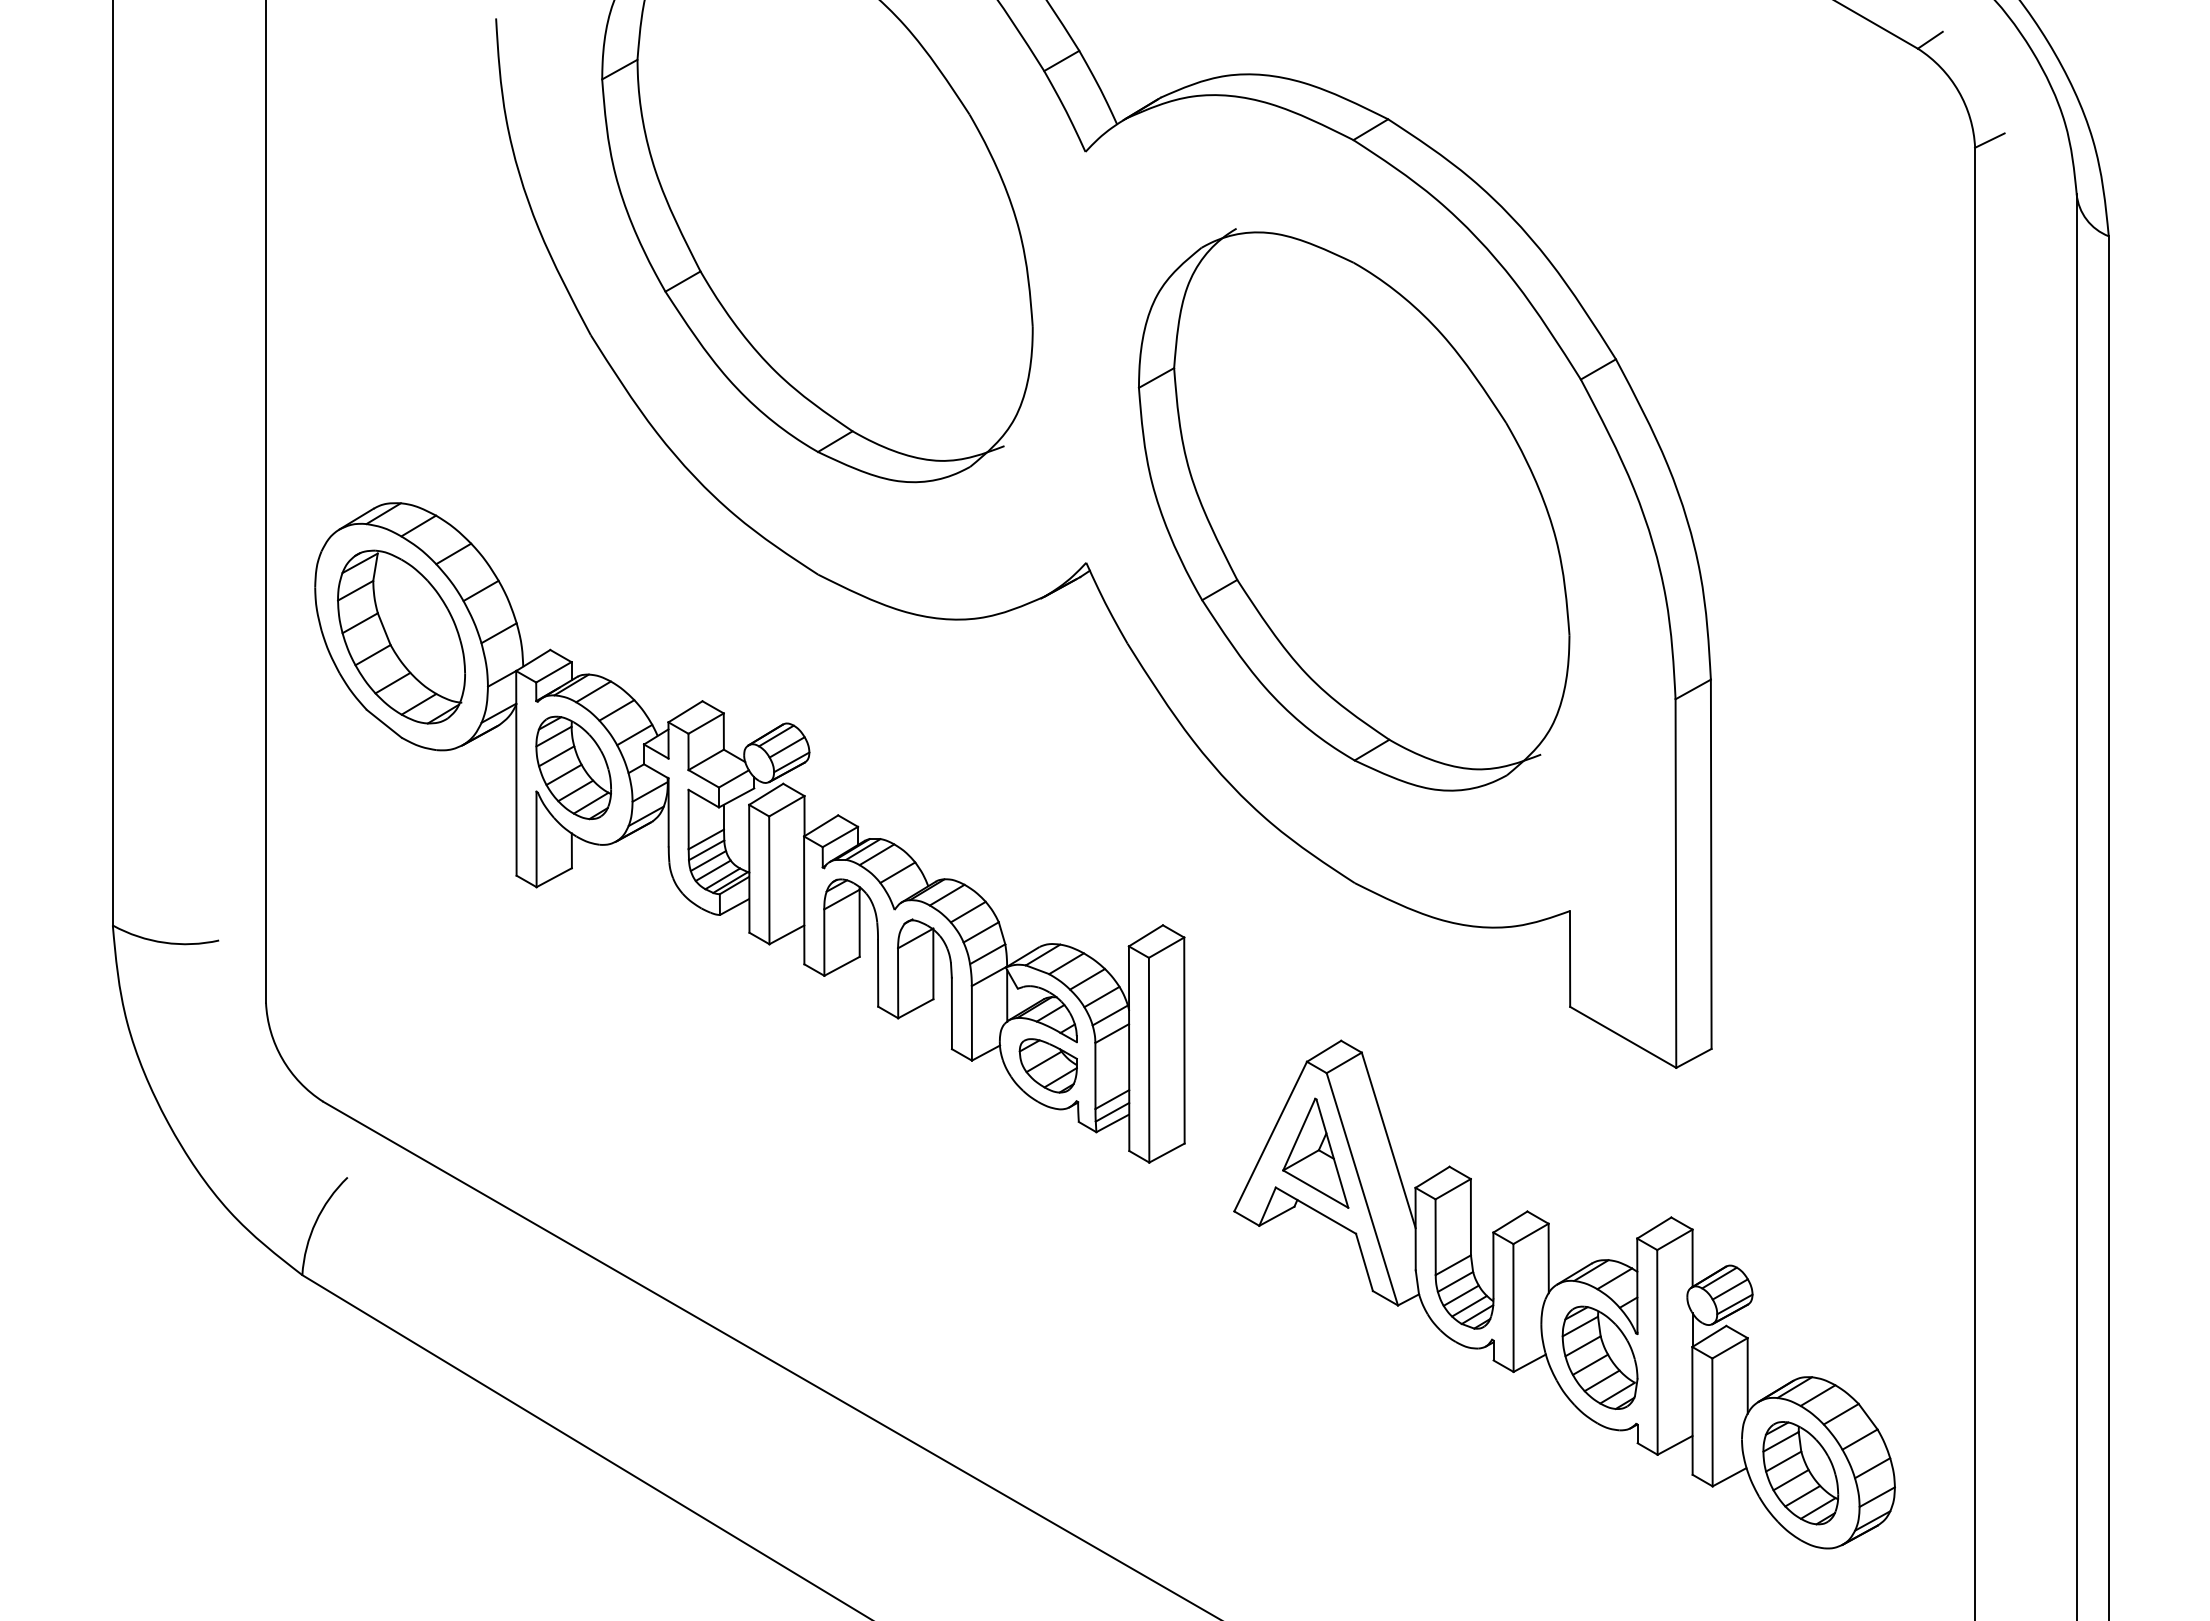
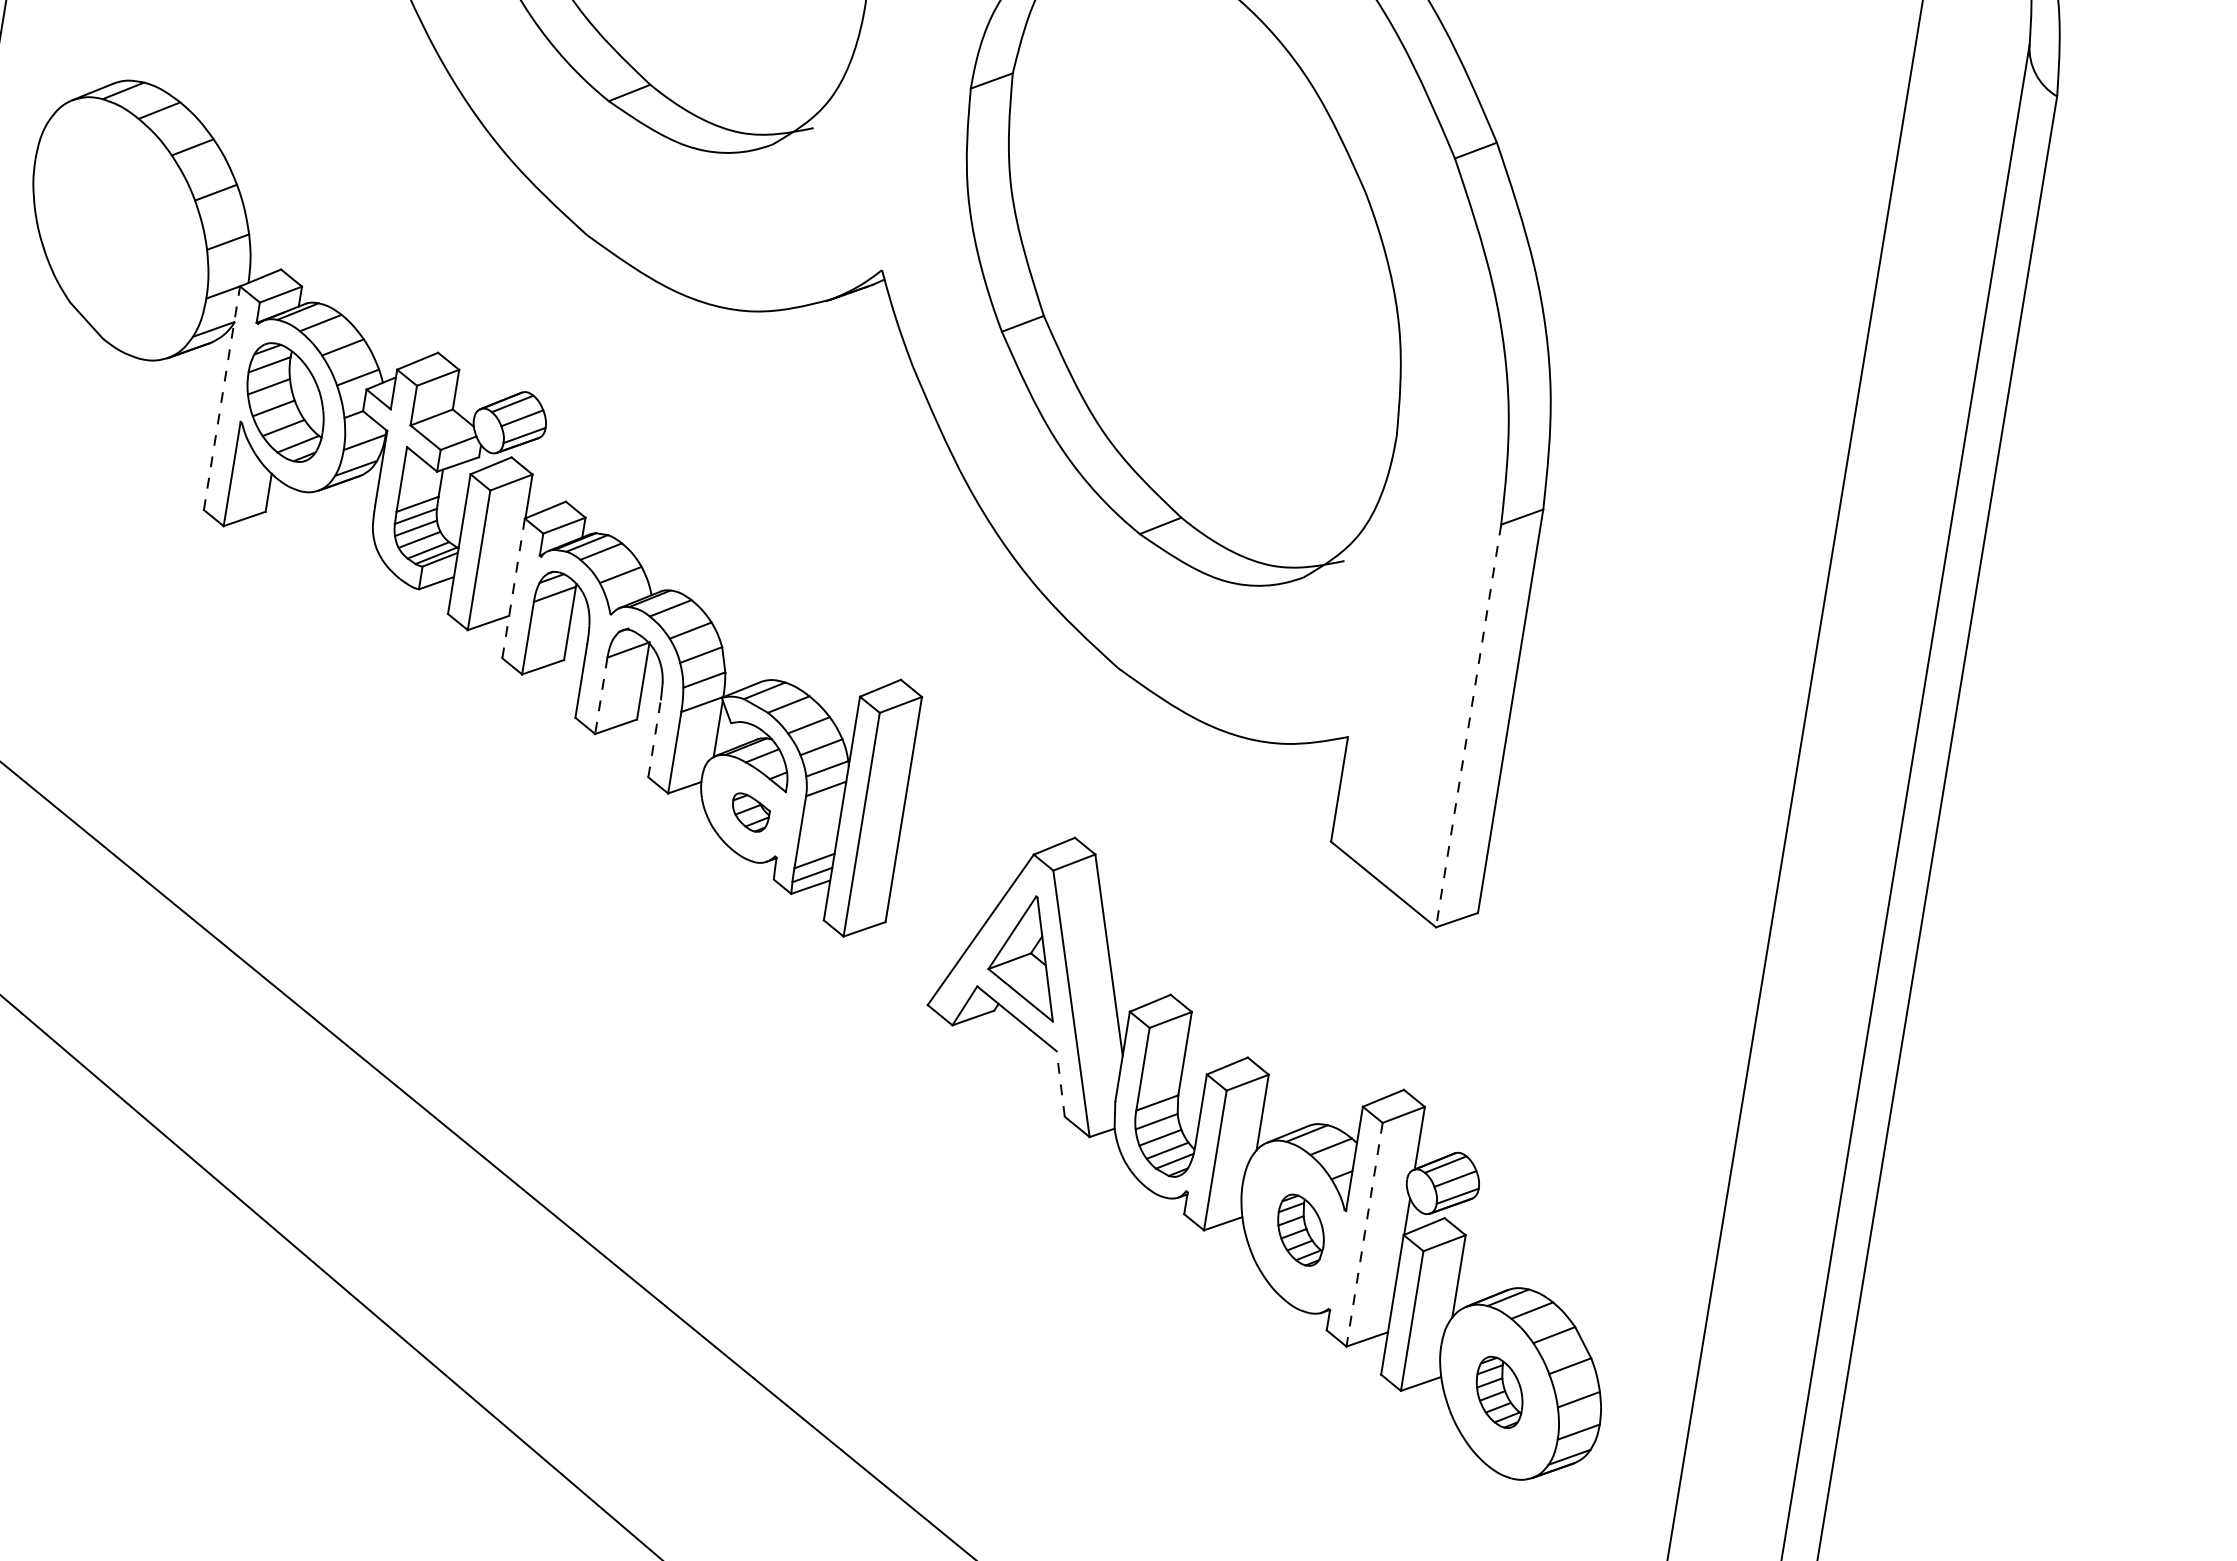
part: (401, 636) -> (120, 228), removed
line: (516, 772) -> (222, 397), solid -> dashed
line: (1675, 884) -> (1468, 726), solid -> dashed
line: (804, 900) -> (513, 588), solid -> dashed
line: (898, 983) -> (601, 696), solid -> dashed
line: (951, 1013) -> (654, 738), solid -> dashed
part: (1047, 1065) -> (749, 812), size x0.6
line: (1364, 1262) -> (1060, 1084), solid -> dashed
line: (1657, 1352) -> (1364, 1234), solid -> dashed
part: (1599, 1357) -> (1300, 1229), size x0.6
part: (1800, 1473) -> (1499, 1392), size x0.6

